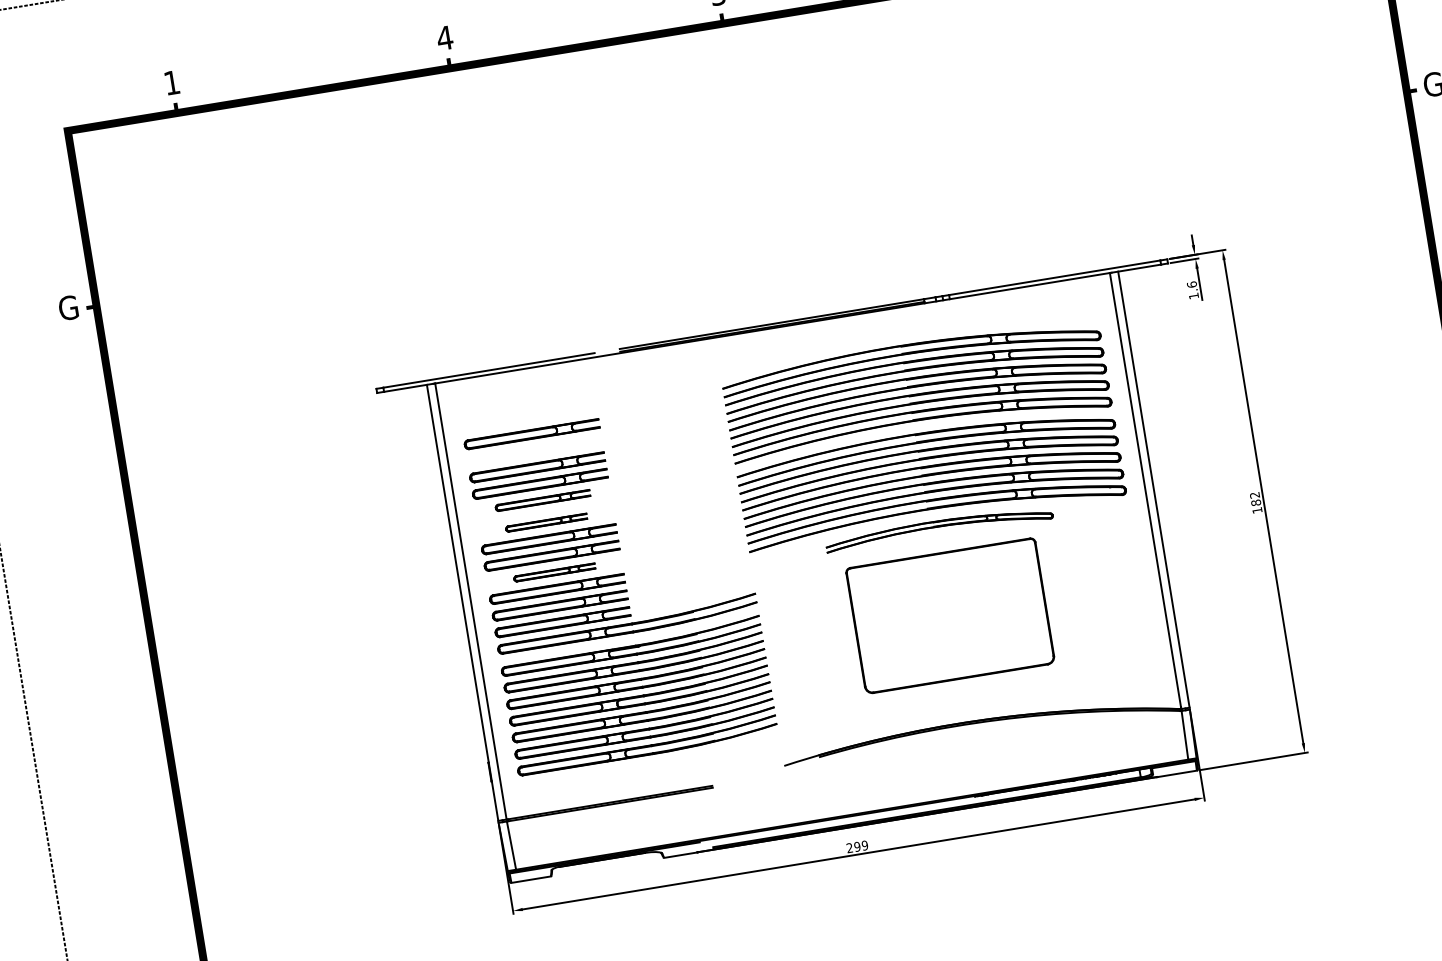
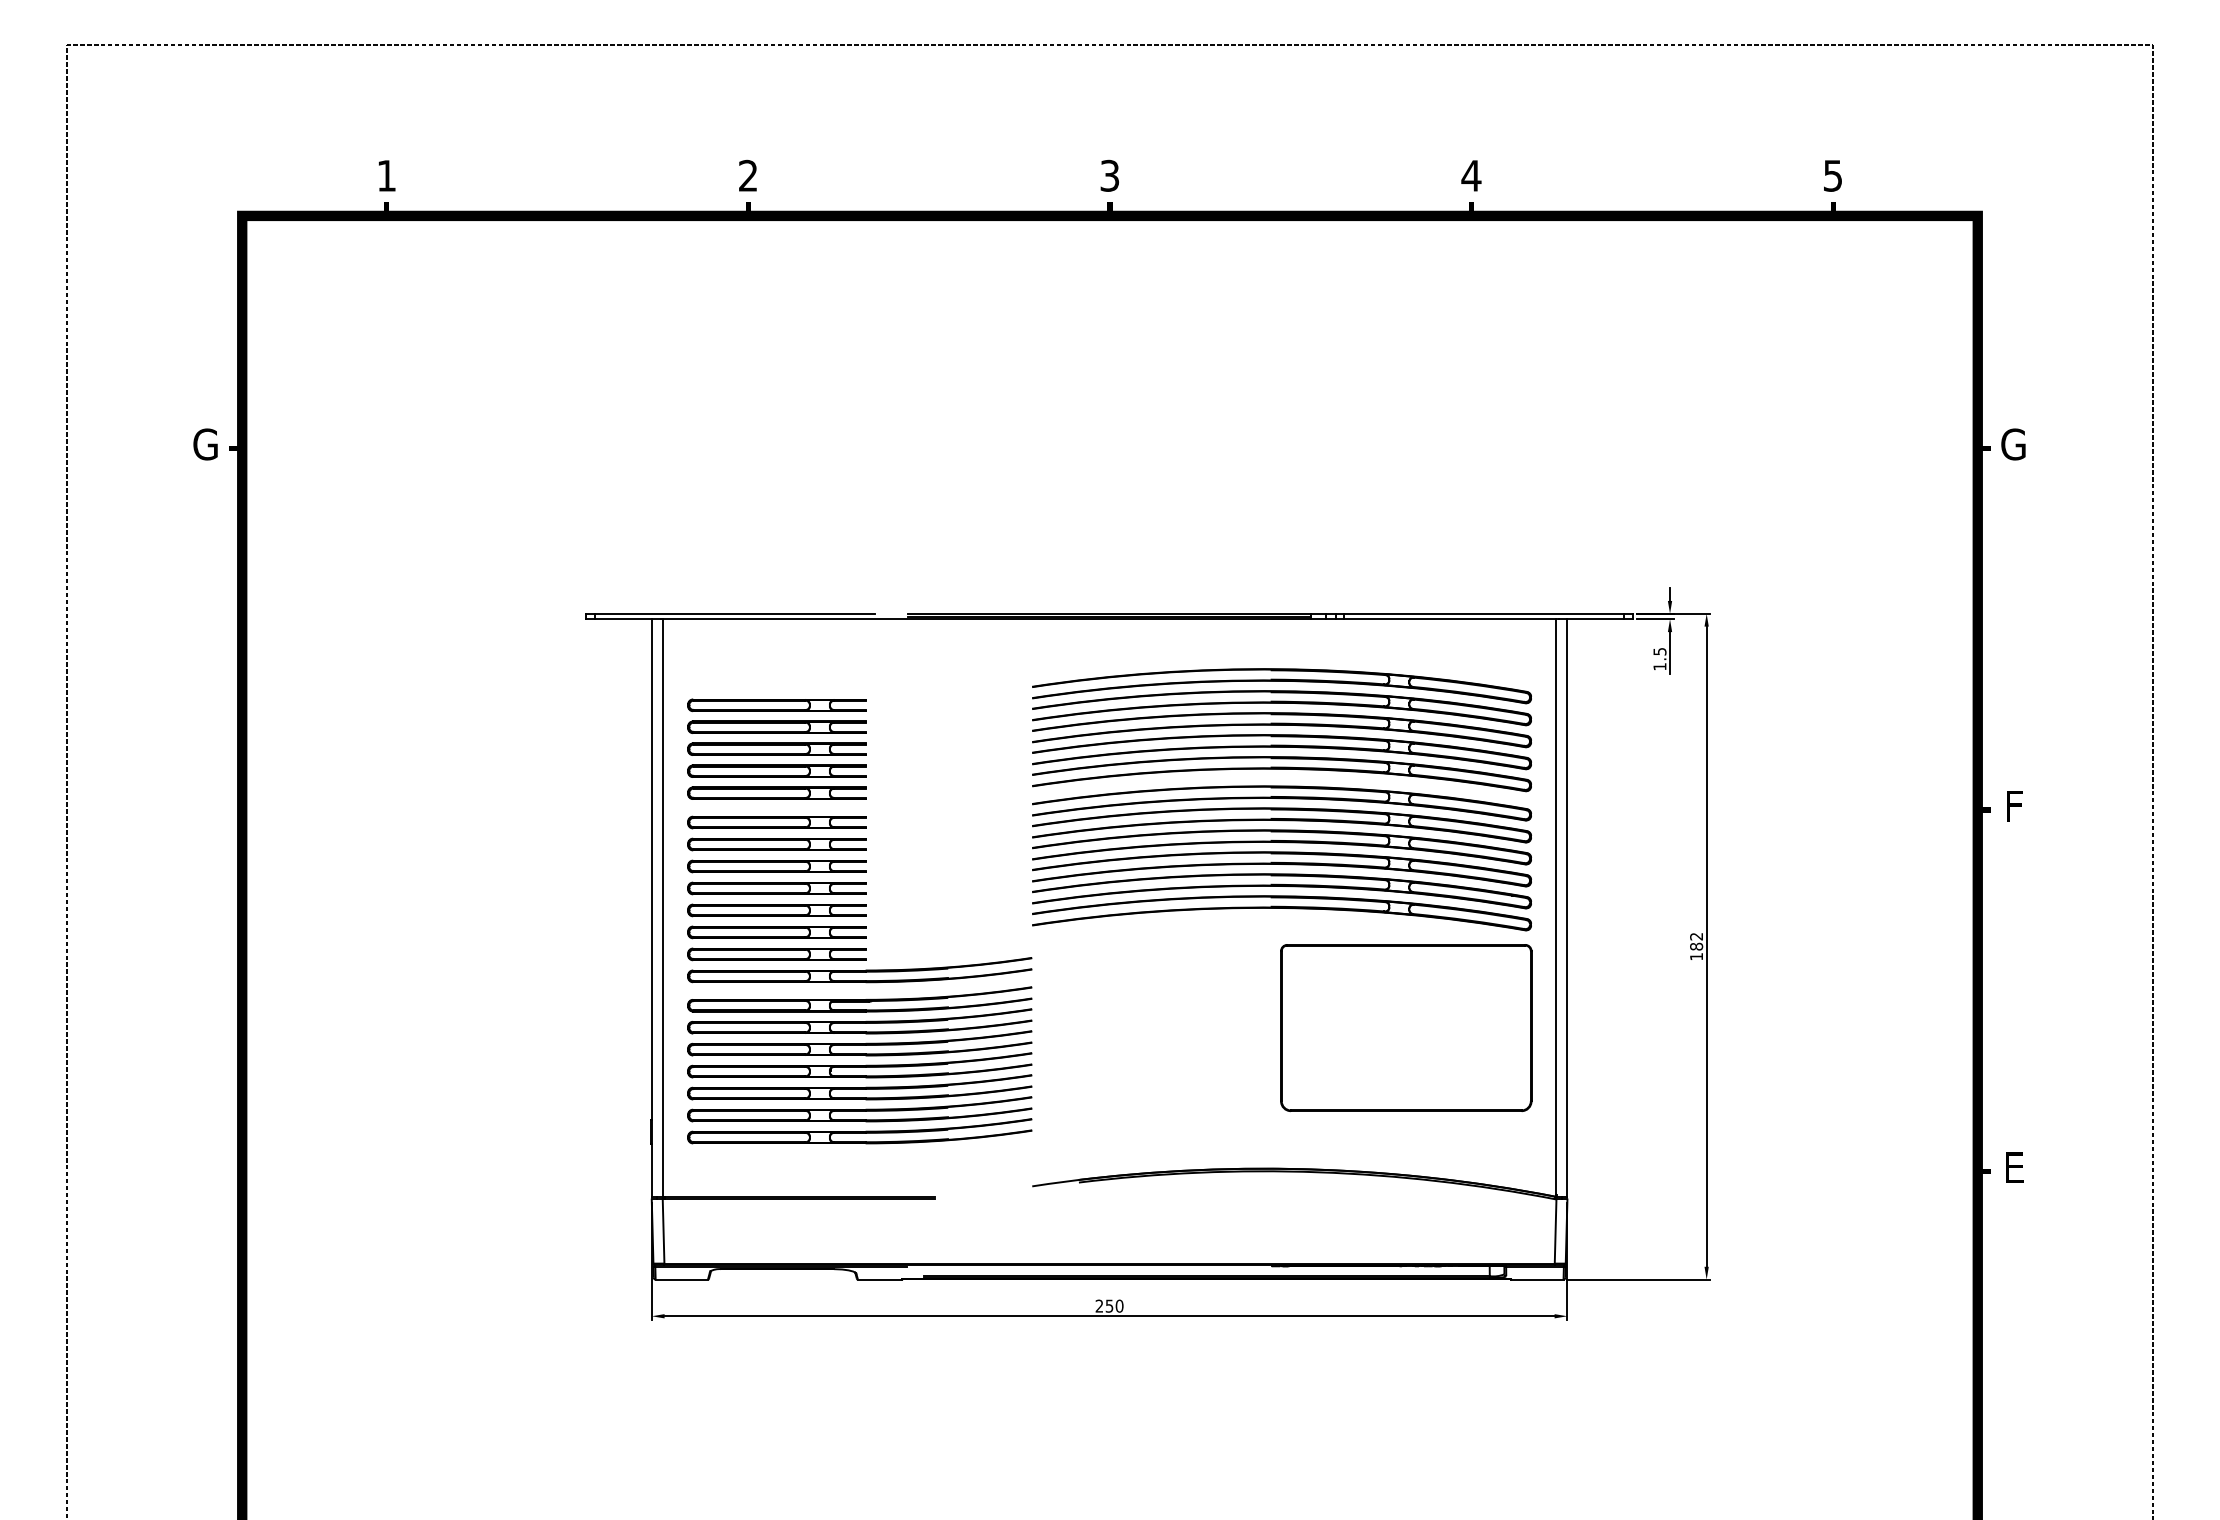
text: (445, 37) -> (748, 175), 4 -> 2
text: (1191, 284) -> (1659, 651), 1.6 -> 1.5
part: (534, 450) -> (776, 726), added
part: (542, 500) -> (776, 792), size x1.43
part: (546, 522) -> (776, 822), size x1.67
part: (938, 529) -> (1281, 913), size x1.67
part: (554, 572) -> (776, 888), size x1.67
part: (950, 615) -> (1406, 1027), moved
text: (861, 845) -> (1114, 1305), 299 -> 250

